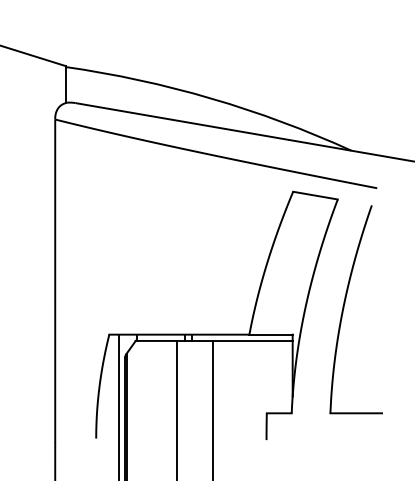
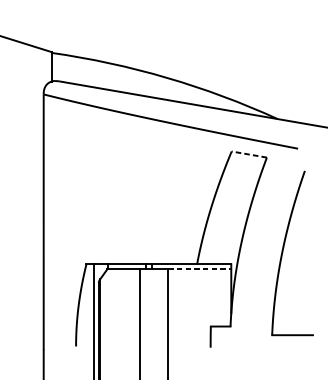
line: (315, 195) -> (249, 154), solid -> dashed
part: (344, 308) -> (283, 252), moved
line: (252, 340) -> (199, 269), solid -> dashed

